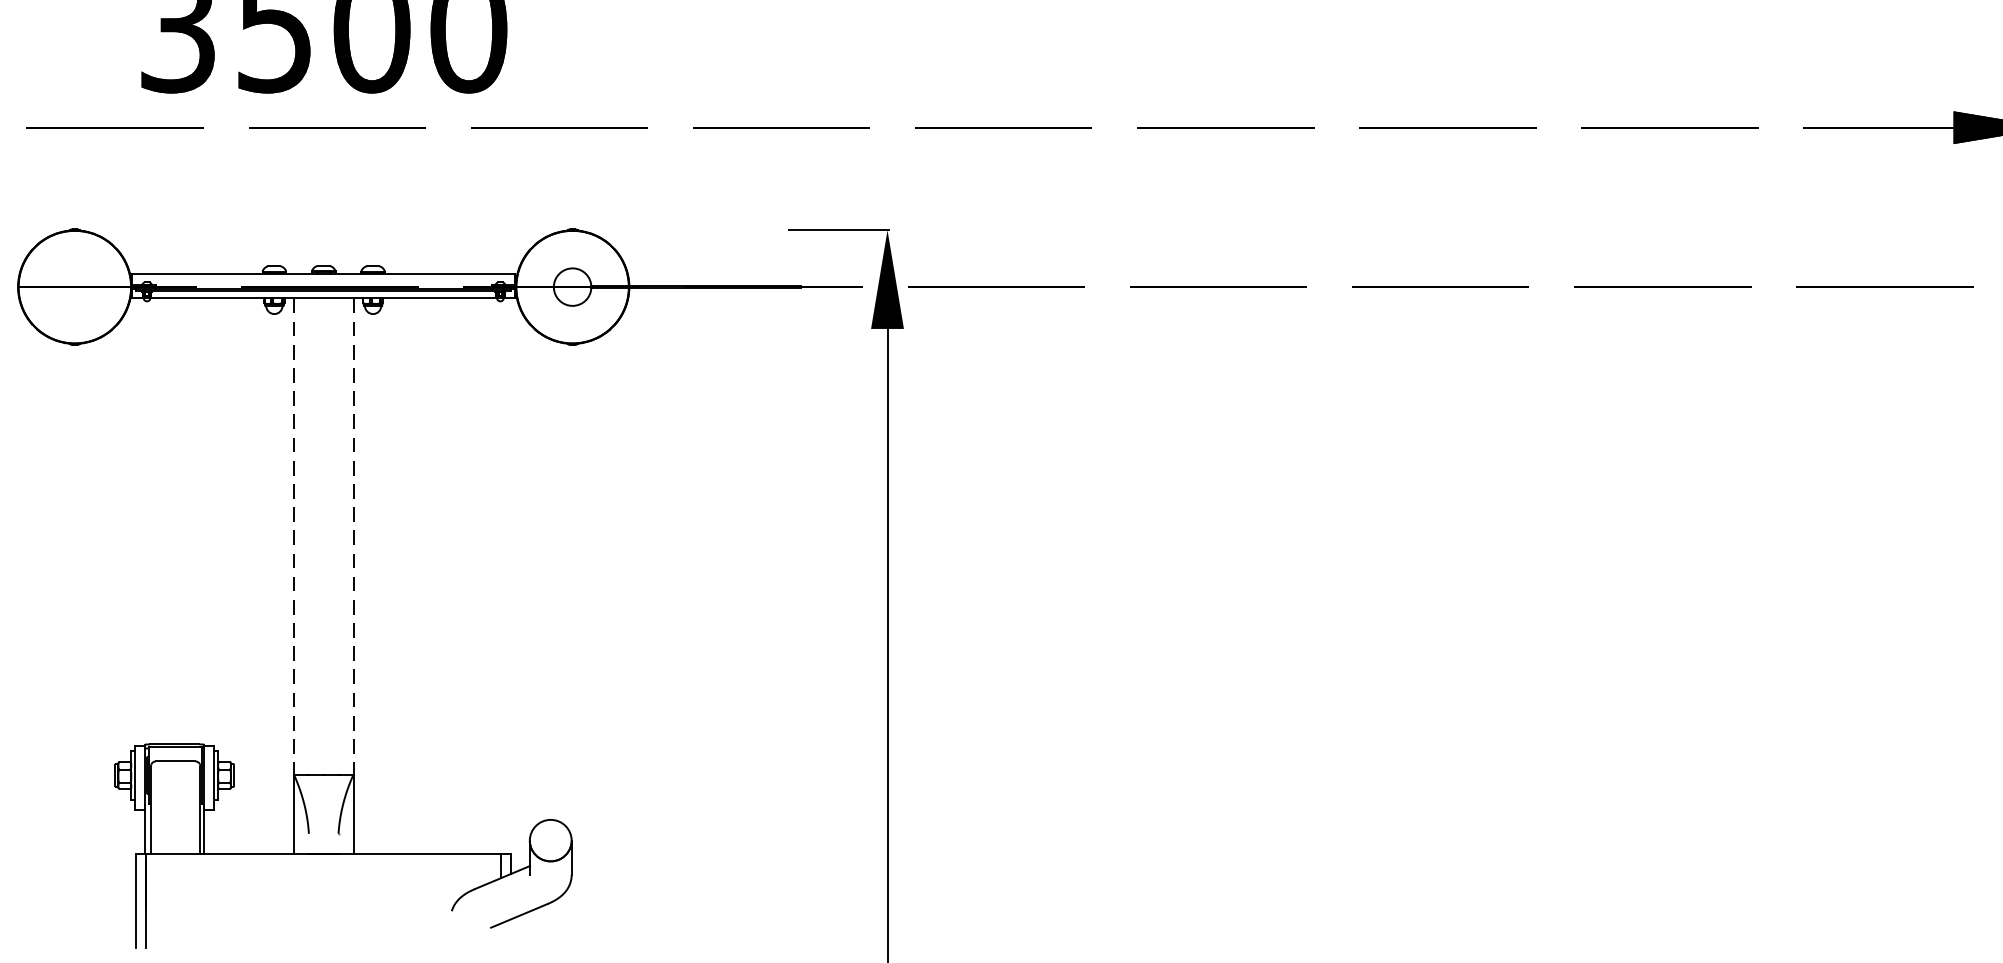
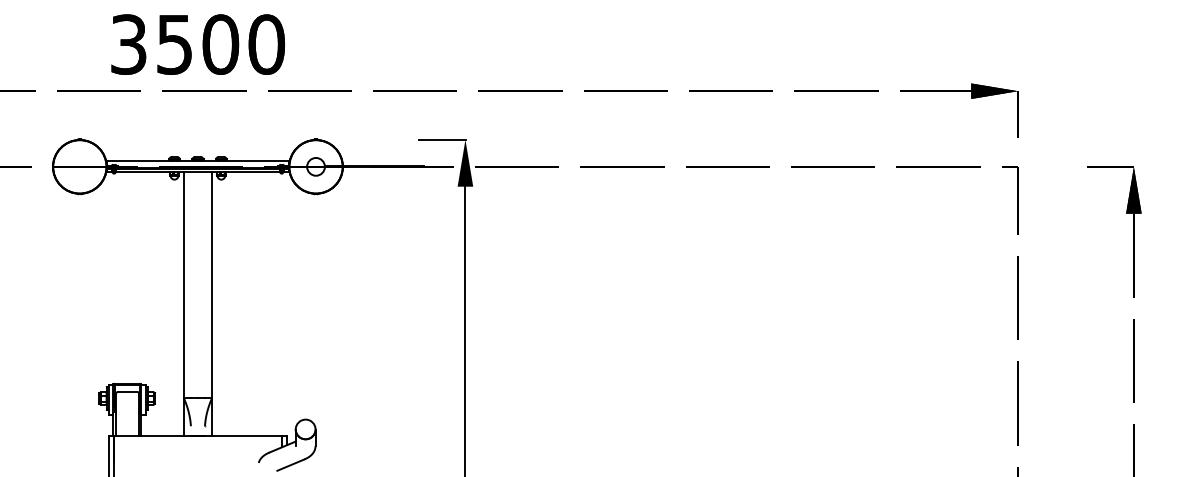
line: (293, 537) -> (183, 285), dashed -> solid
line: (354, 537) -> (212, 285), dashed -> solid

